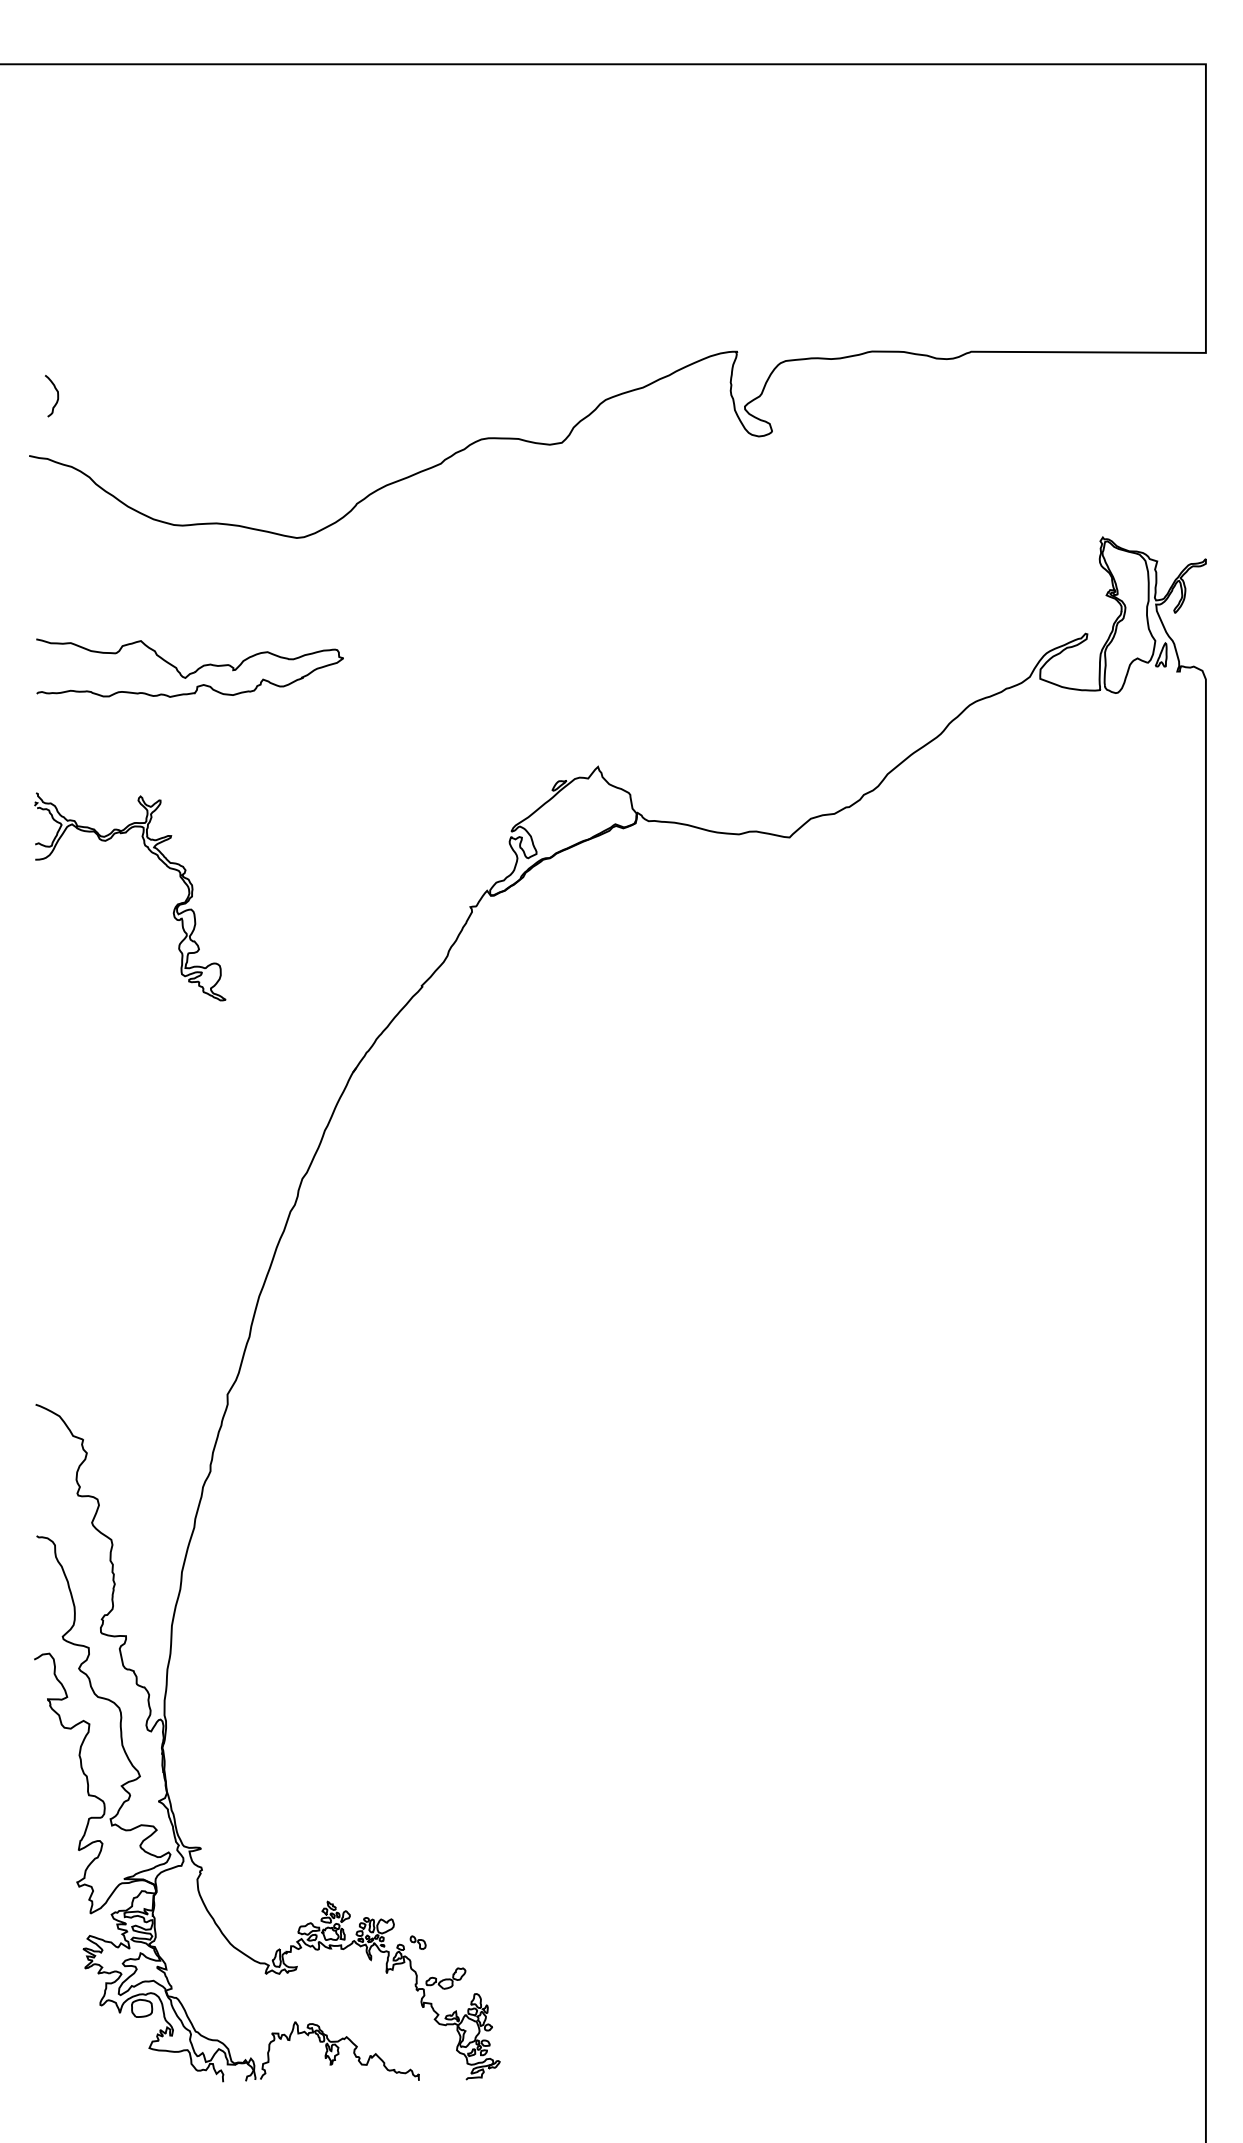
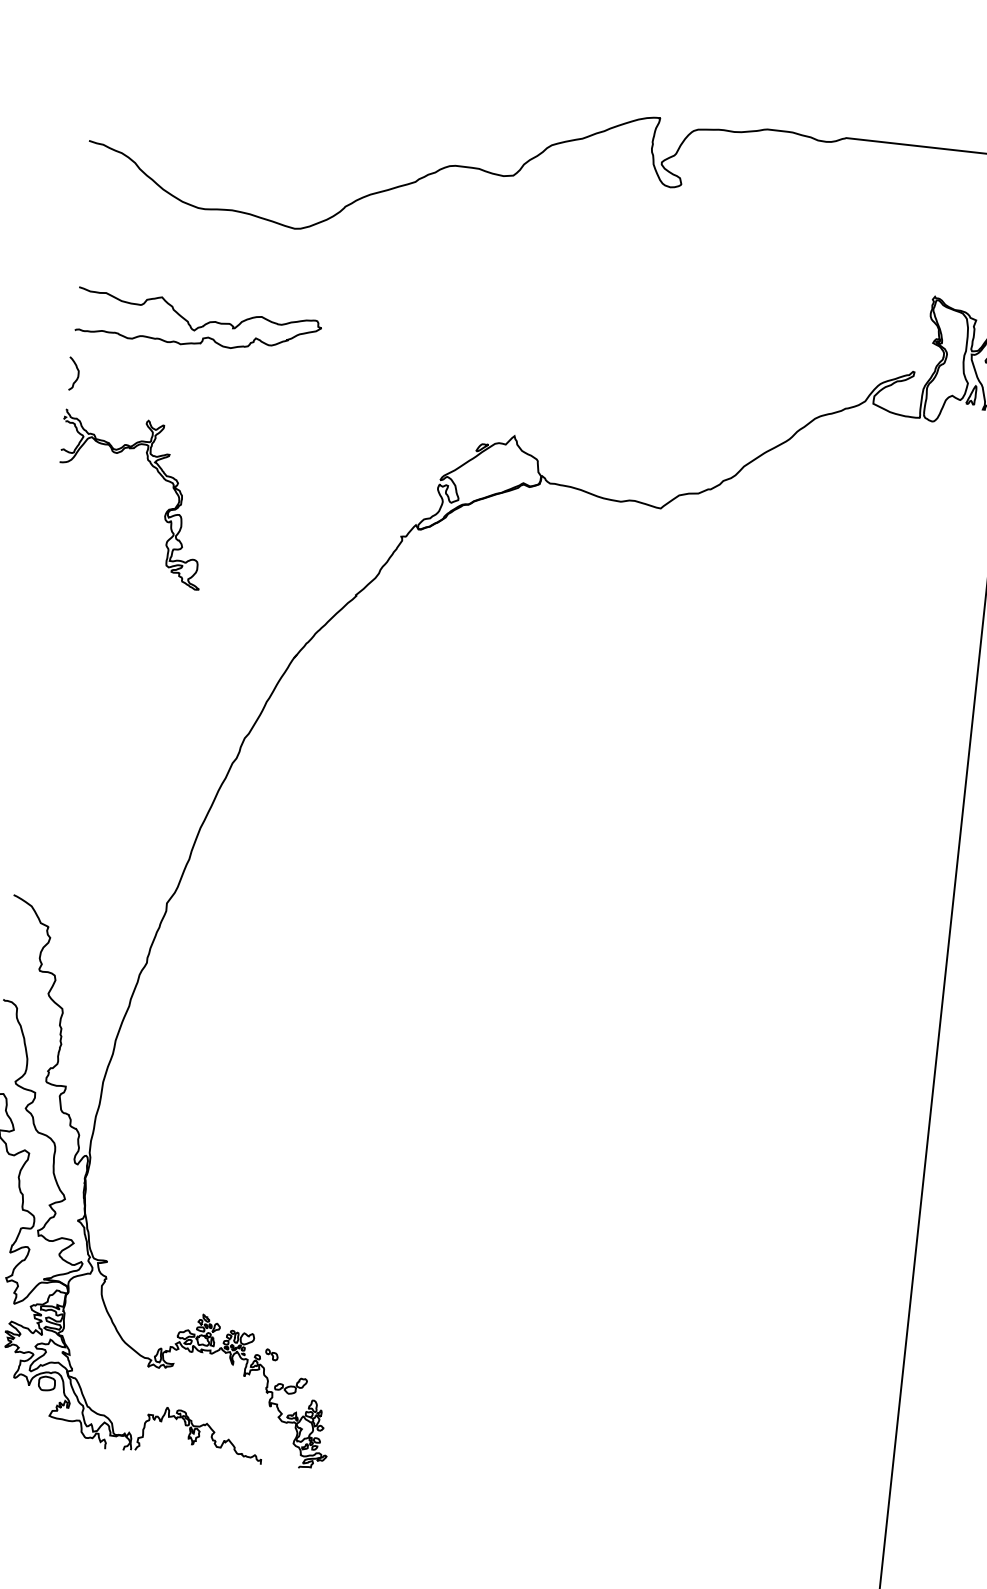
curve: (57, 396) -> (78, 374), moved

